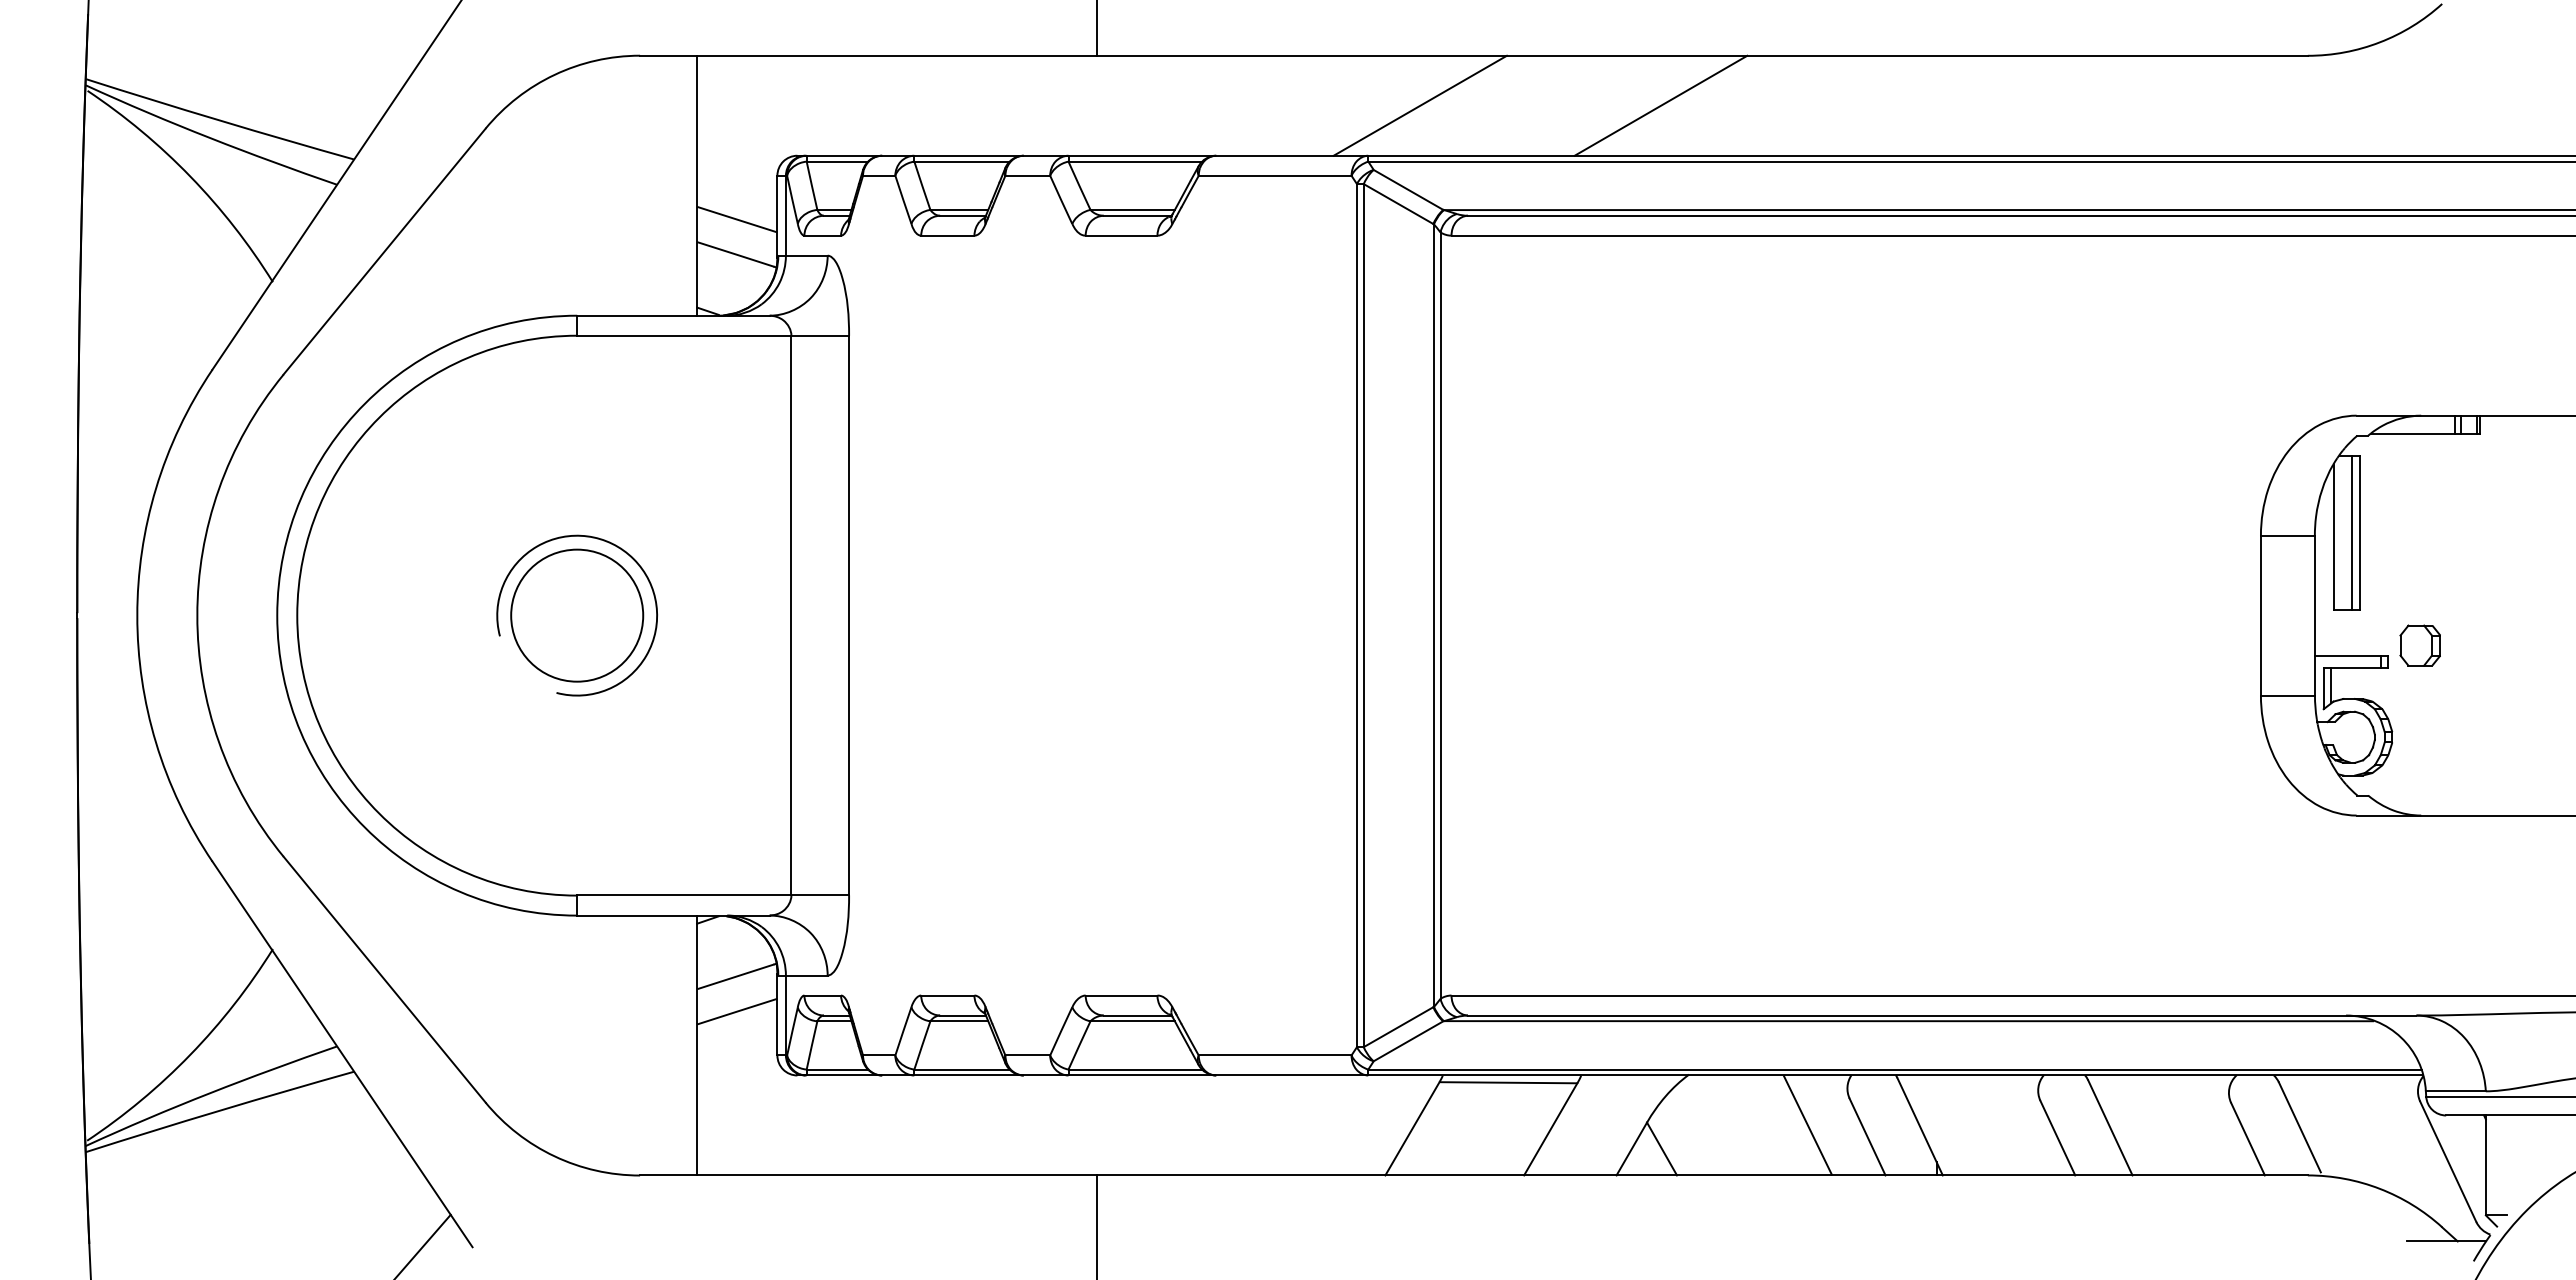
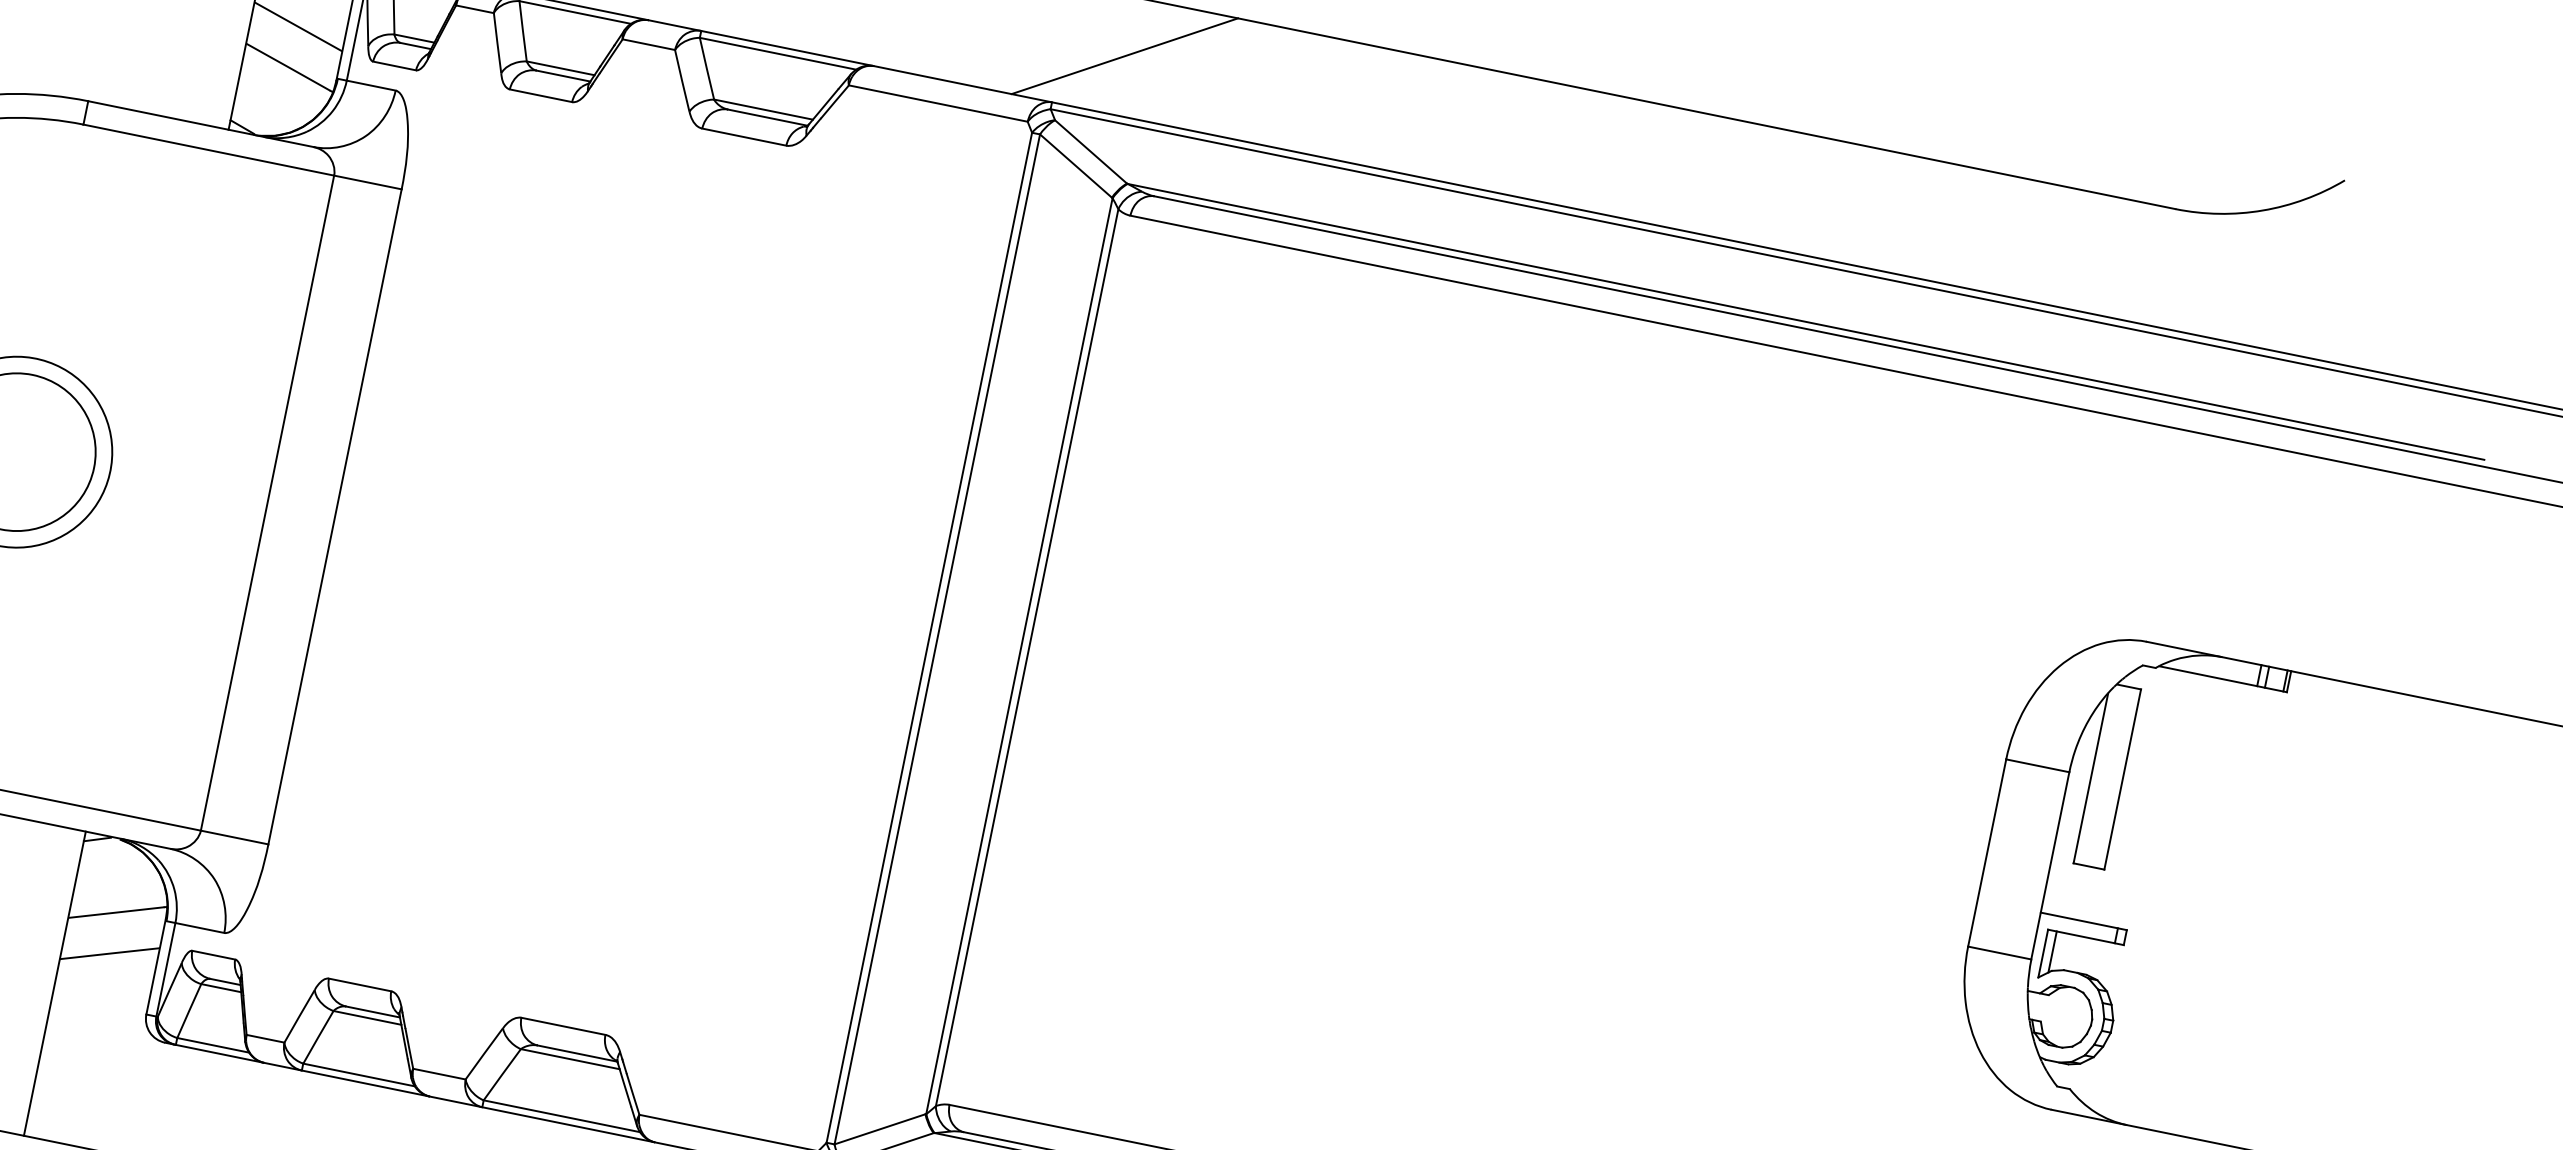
line: (1660, 105) -> (1406, 113), removed
line: (2352, 532) -> (2114, 777), removed
part: (2419, 645) -> (2165, 925), removed

